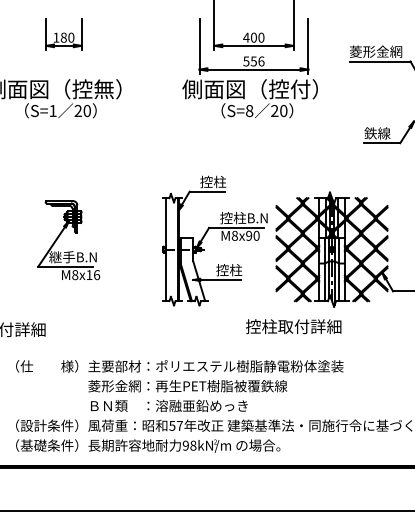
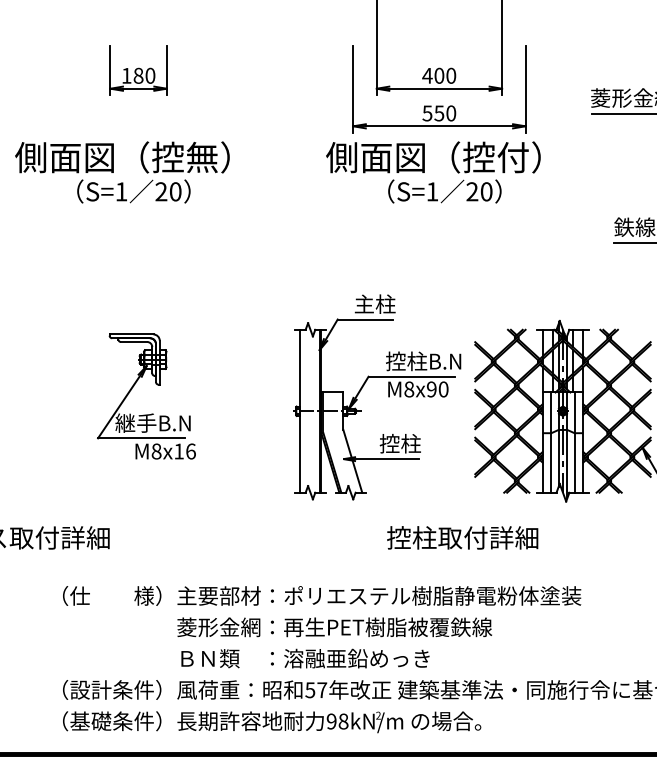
text: (261, 61) -> (451, 113), 556 -> 550
text: (249, 111) -> (432, 192), S=8 -> S=1
text: (206, 181) -> (364, 303), 控柱 -> 主柱
text: (293, 326) -> (462, 537), moved

